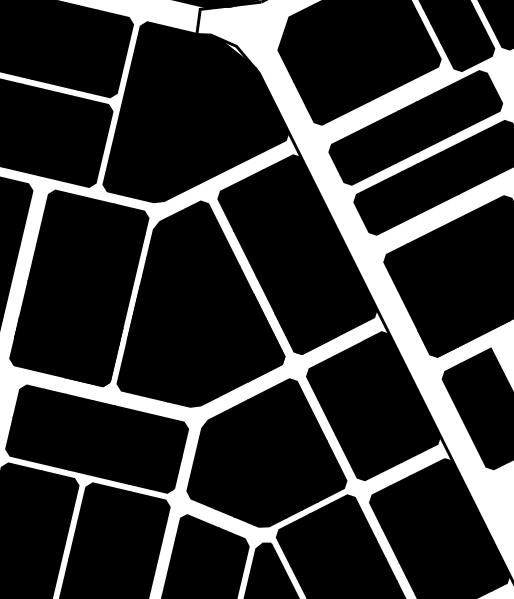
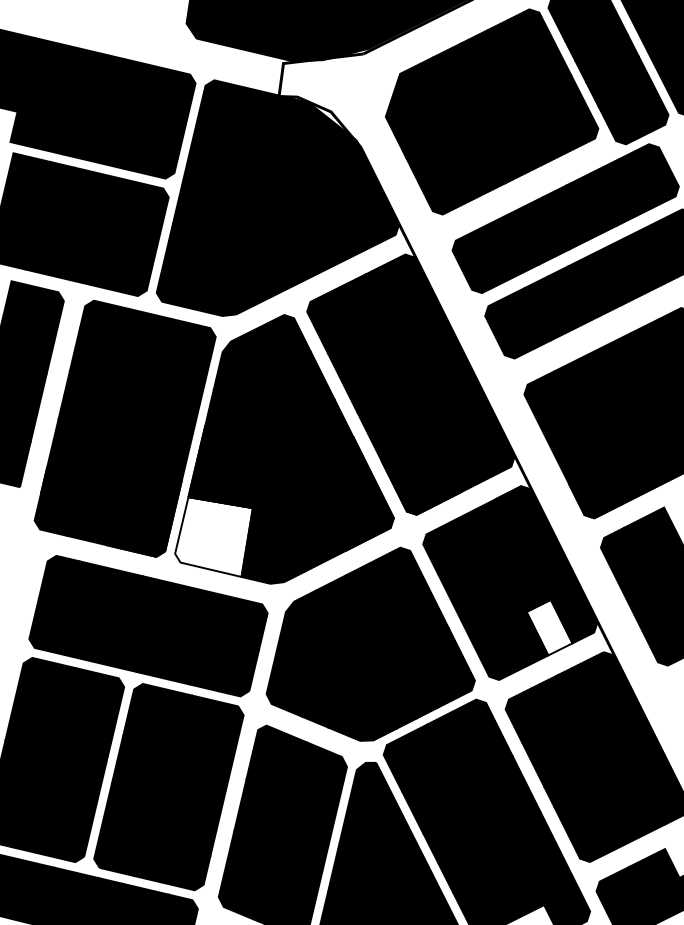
fill: (146, 370) -> (213, 536), removed
fill: (403, 440) -> (549, 627), removed

